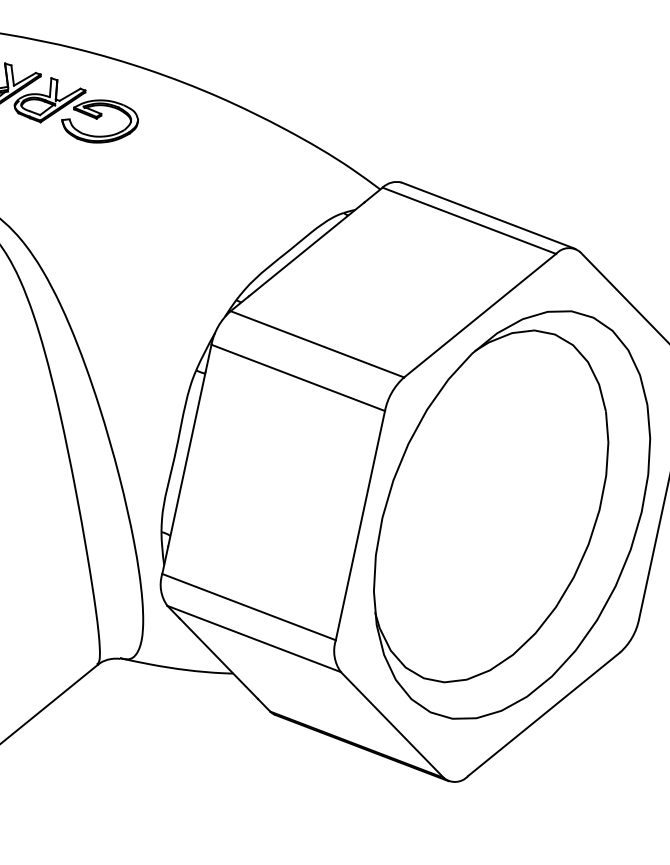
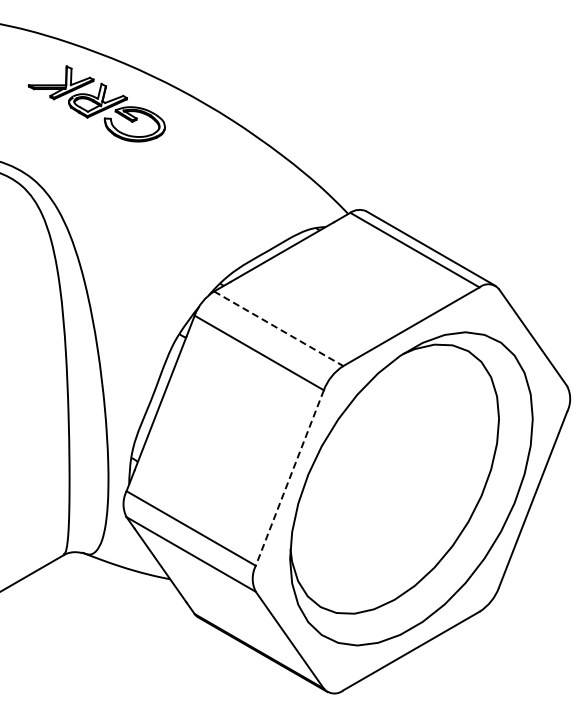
line: (317, 344) -> (278, 328), solid -> dashed
line: (360, 526) -> (289, 478), solid -> dashed

